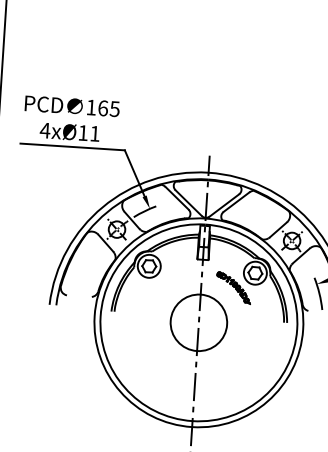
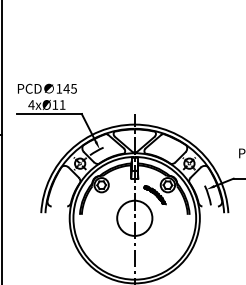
text: (102, 107) -> (66, 88), 165 -> 145

